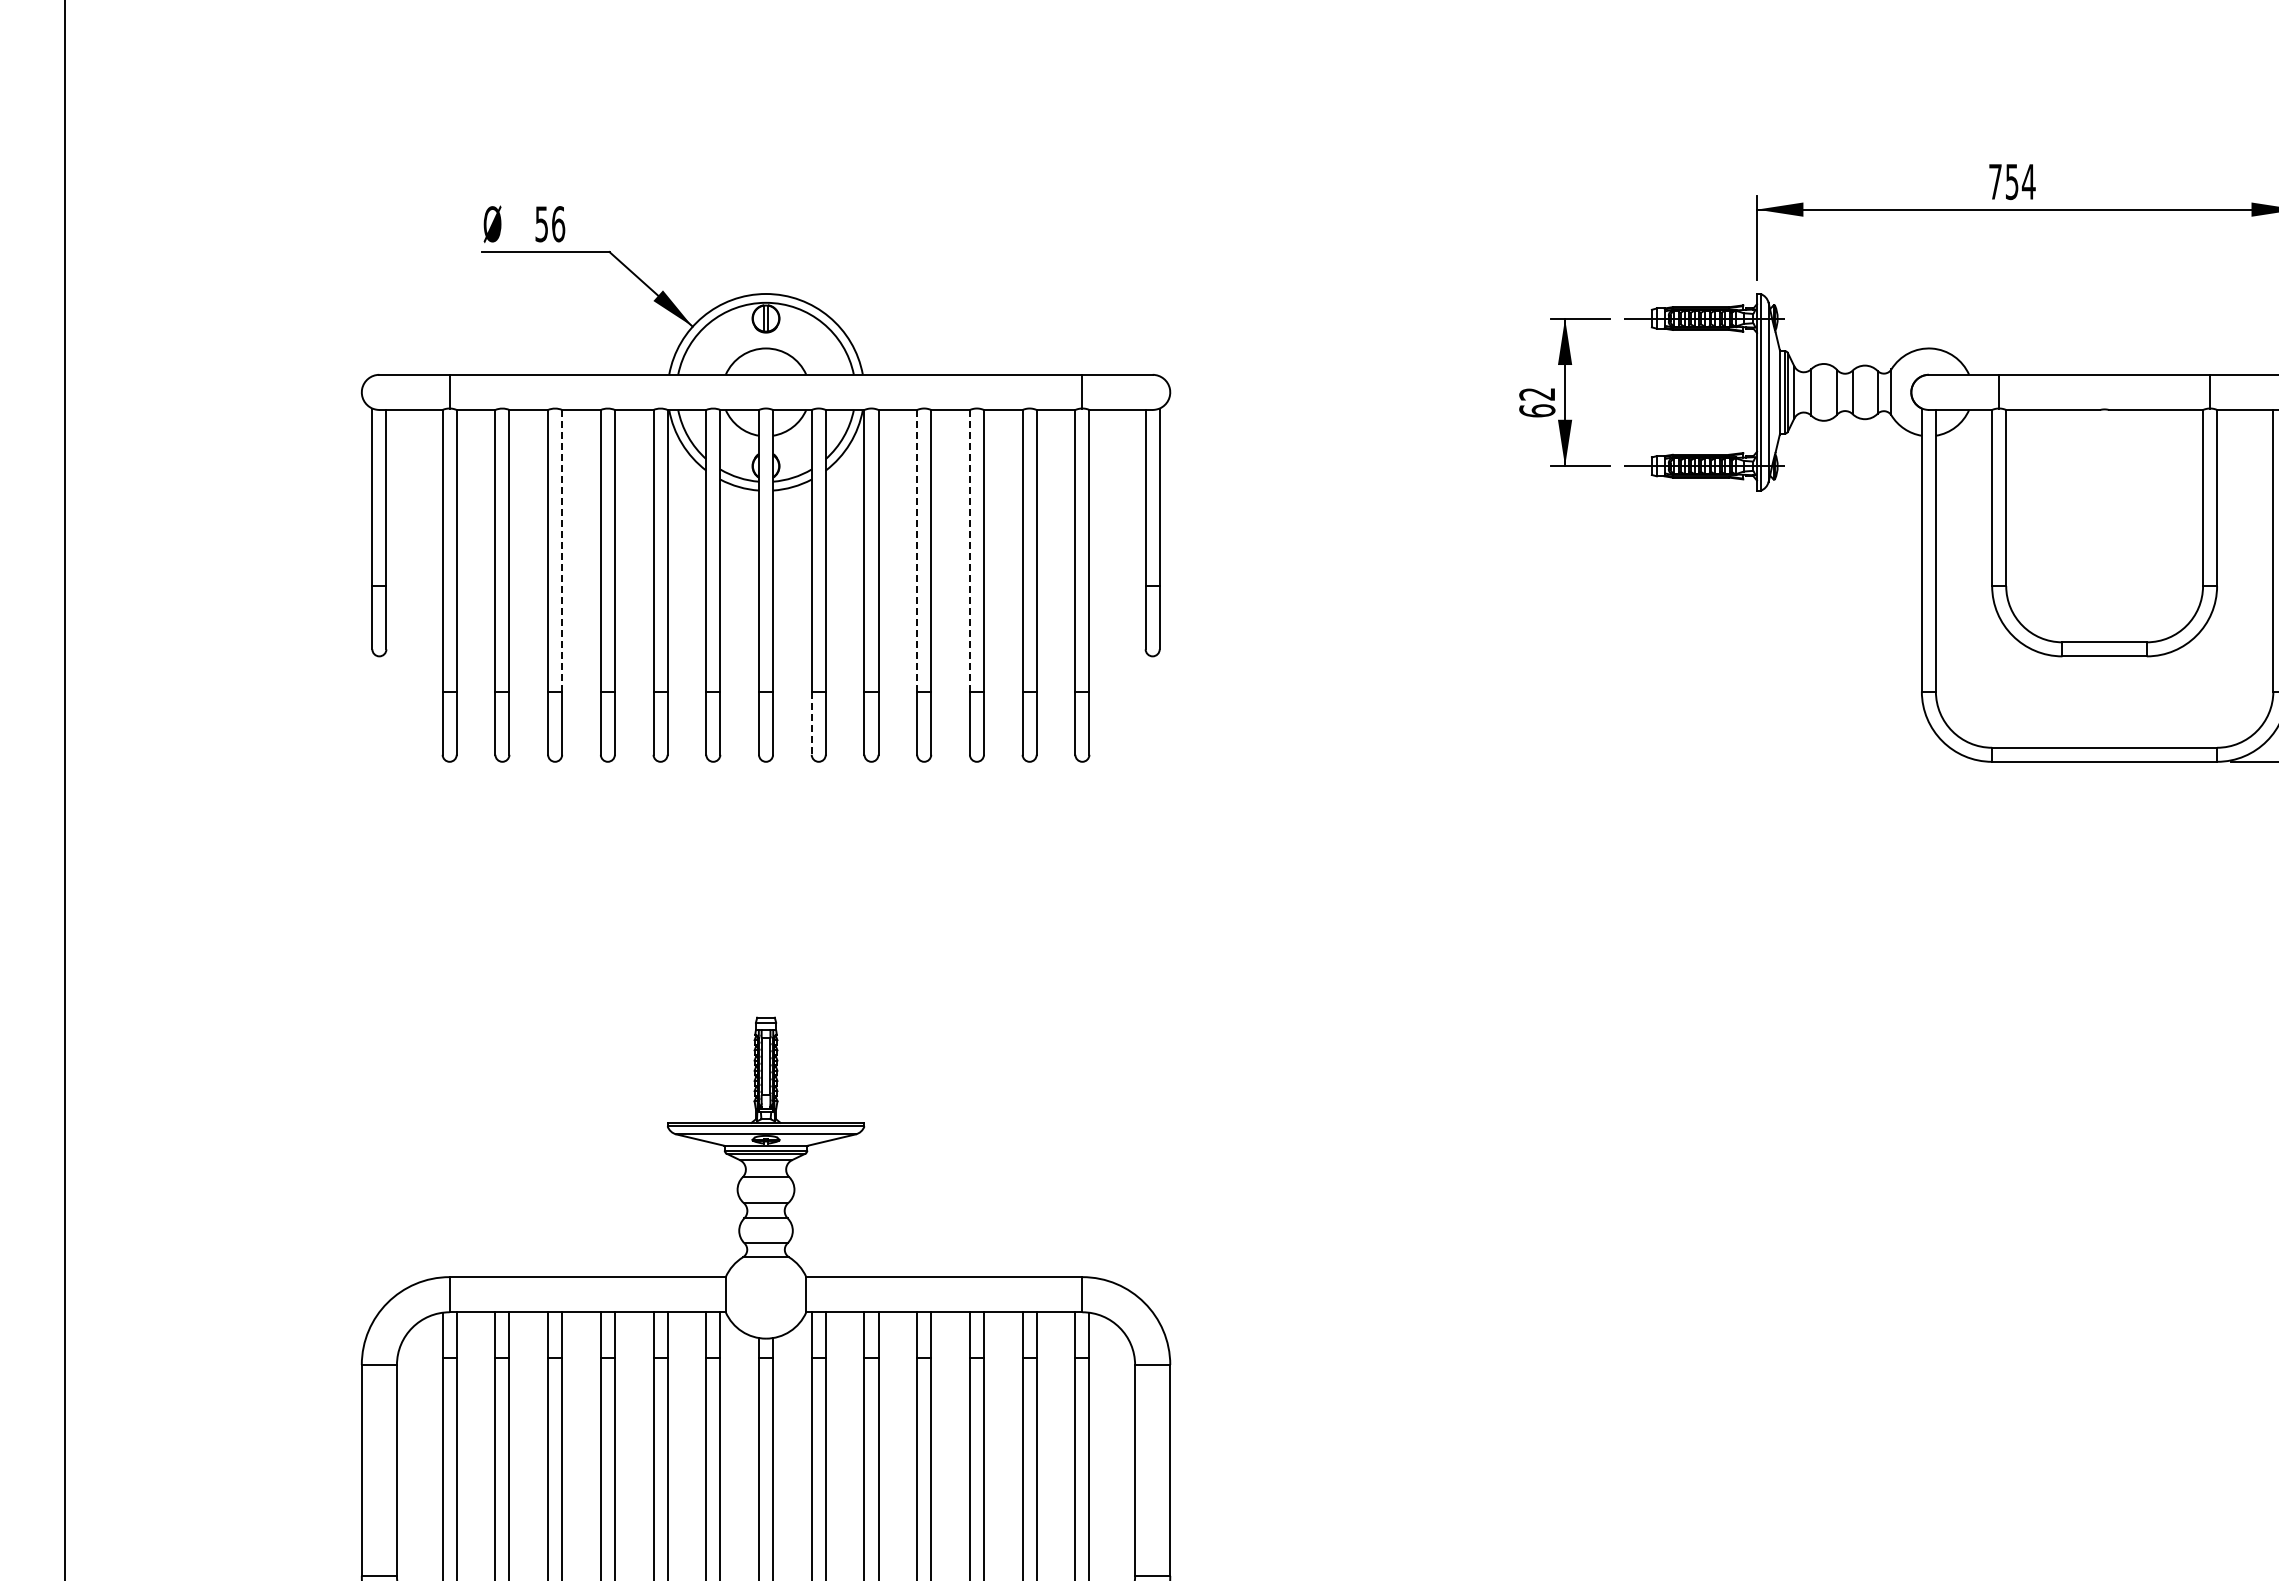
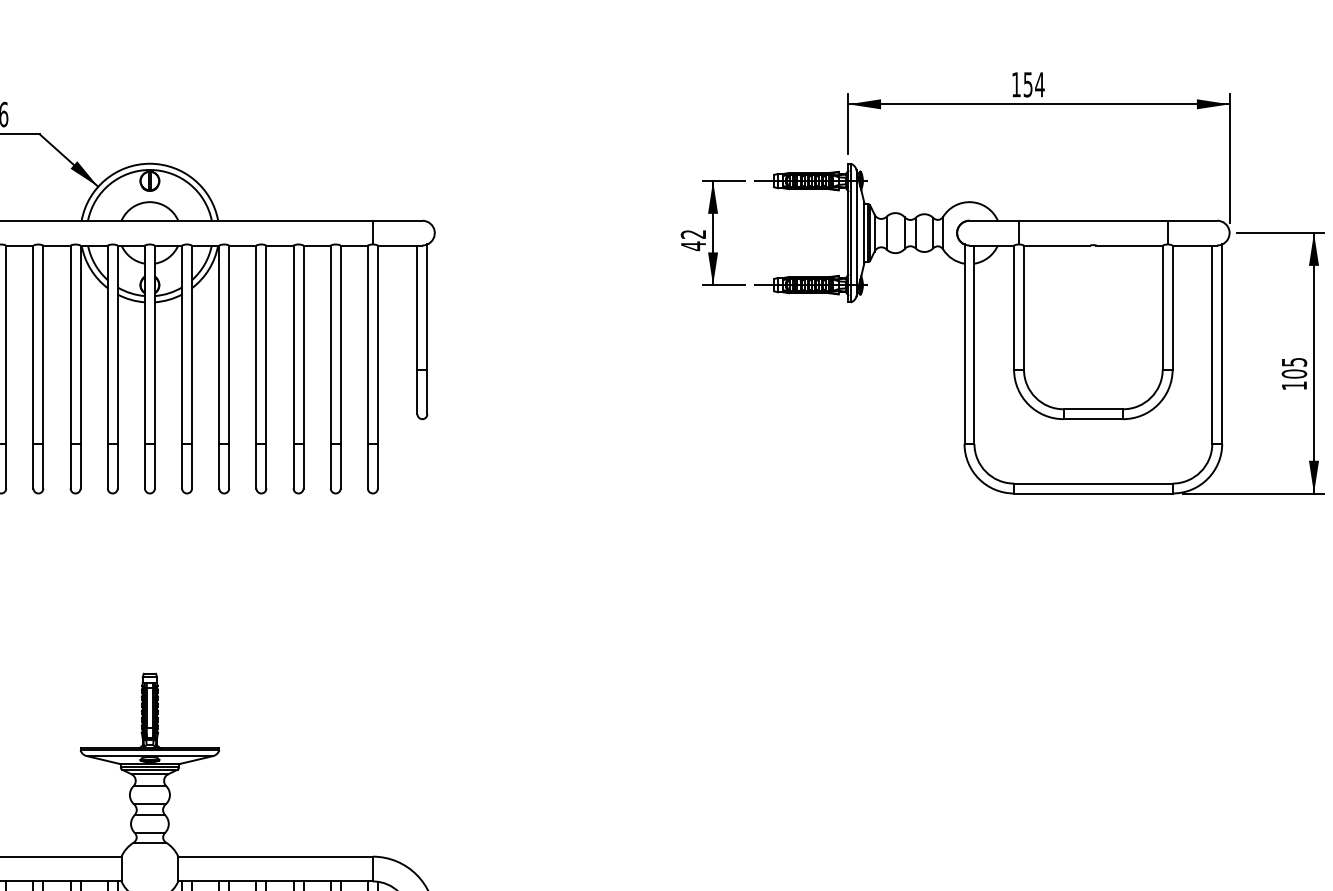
text: (1995, 181) -> (1016, 84), 754 -> 154
text: (1537, 410) -> (693, 245), 62 -> 42
line: (562, 550) -> (6, 344), dashed -> solid
line: (917, 550) -> (256, 344), dashed -> solid
line: (969, 550) -> (293, 344), dashed -> solid
line: (811, 723) -> (181, 466), dashed -> solid

